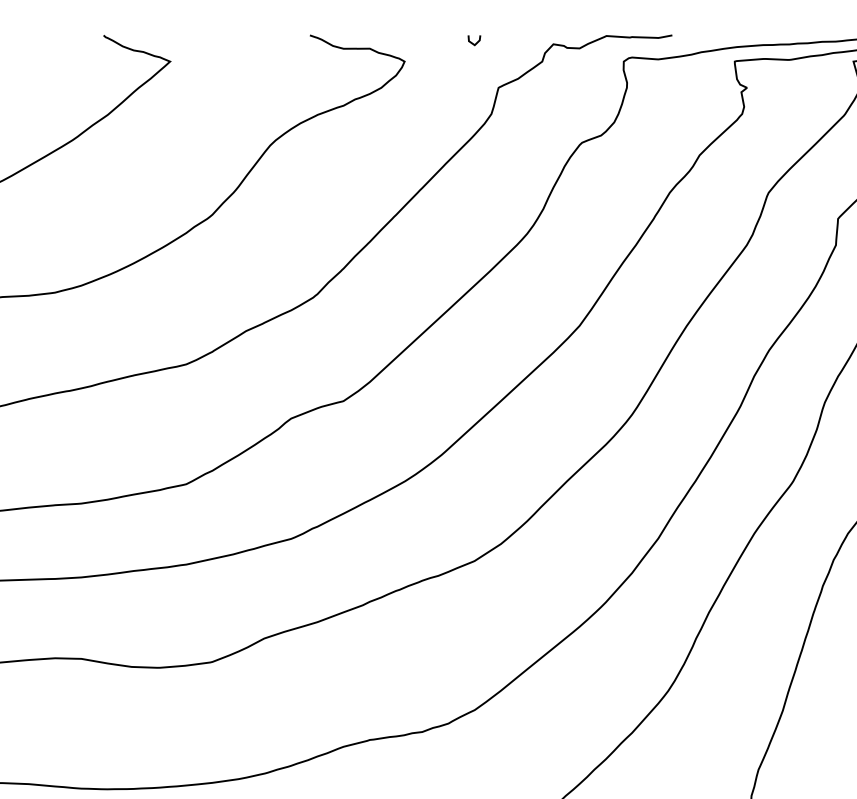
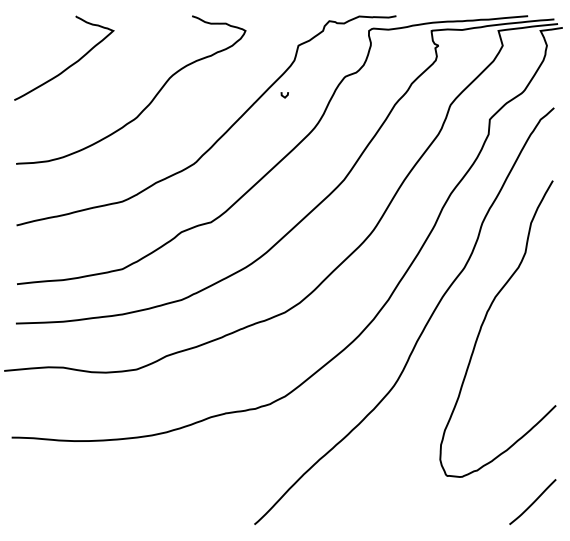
line: (472, 41) -> (283, 95), moved

